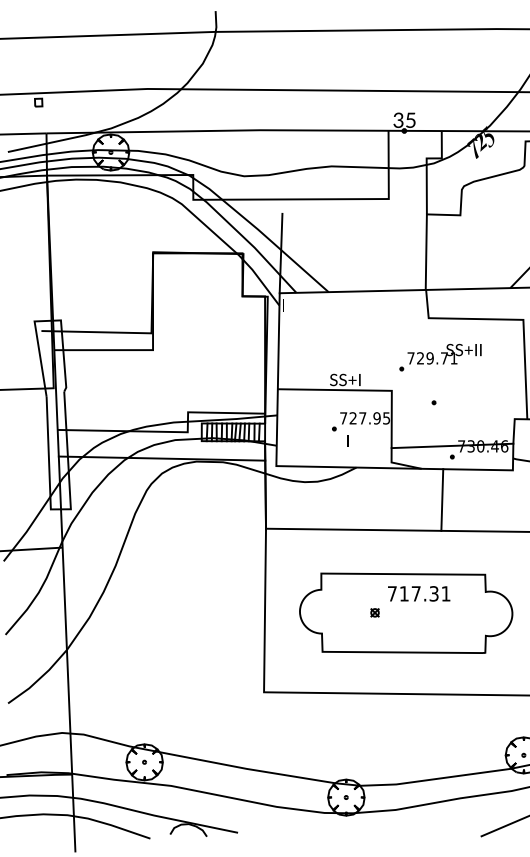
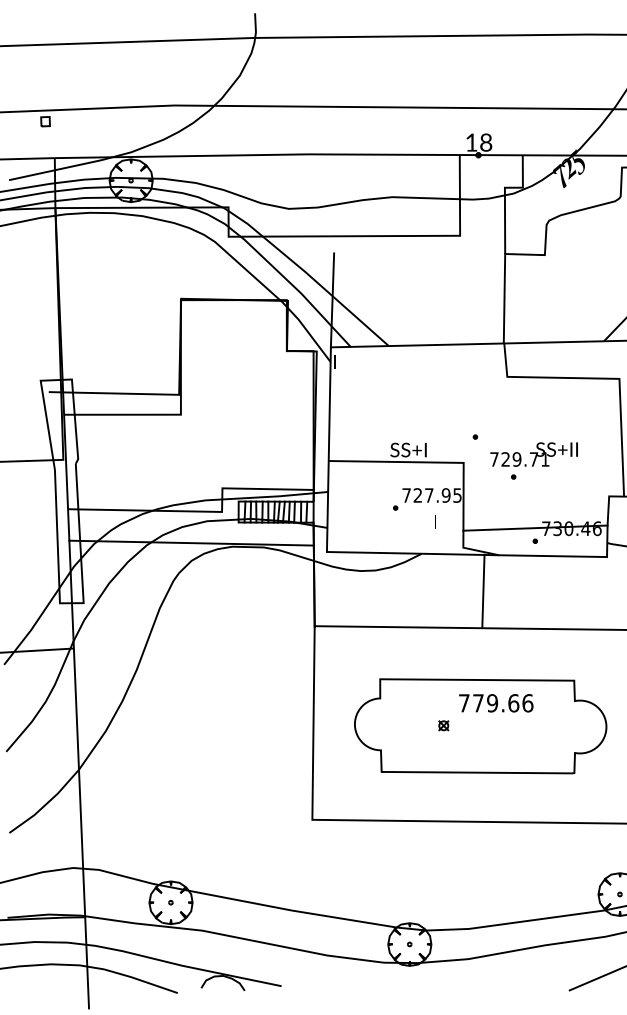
text: (404, 120) -> (478, 142), 35 -> 18
text: (444, 354) -> (533, 454), moved
text: (347, 440) -> (435, 521), moved
line: (442, 499) -> (483, 590), moved
text: (425, 594) -> (503, 703), 717.31 -> 779.66

